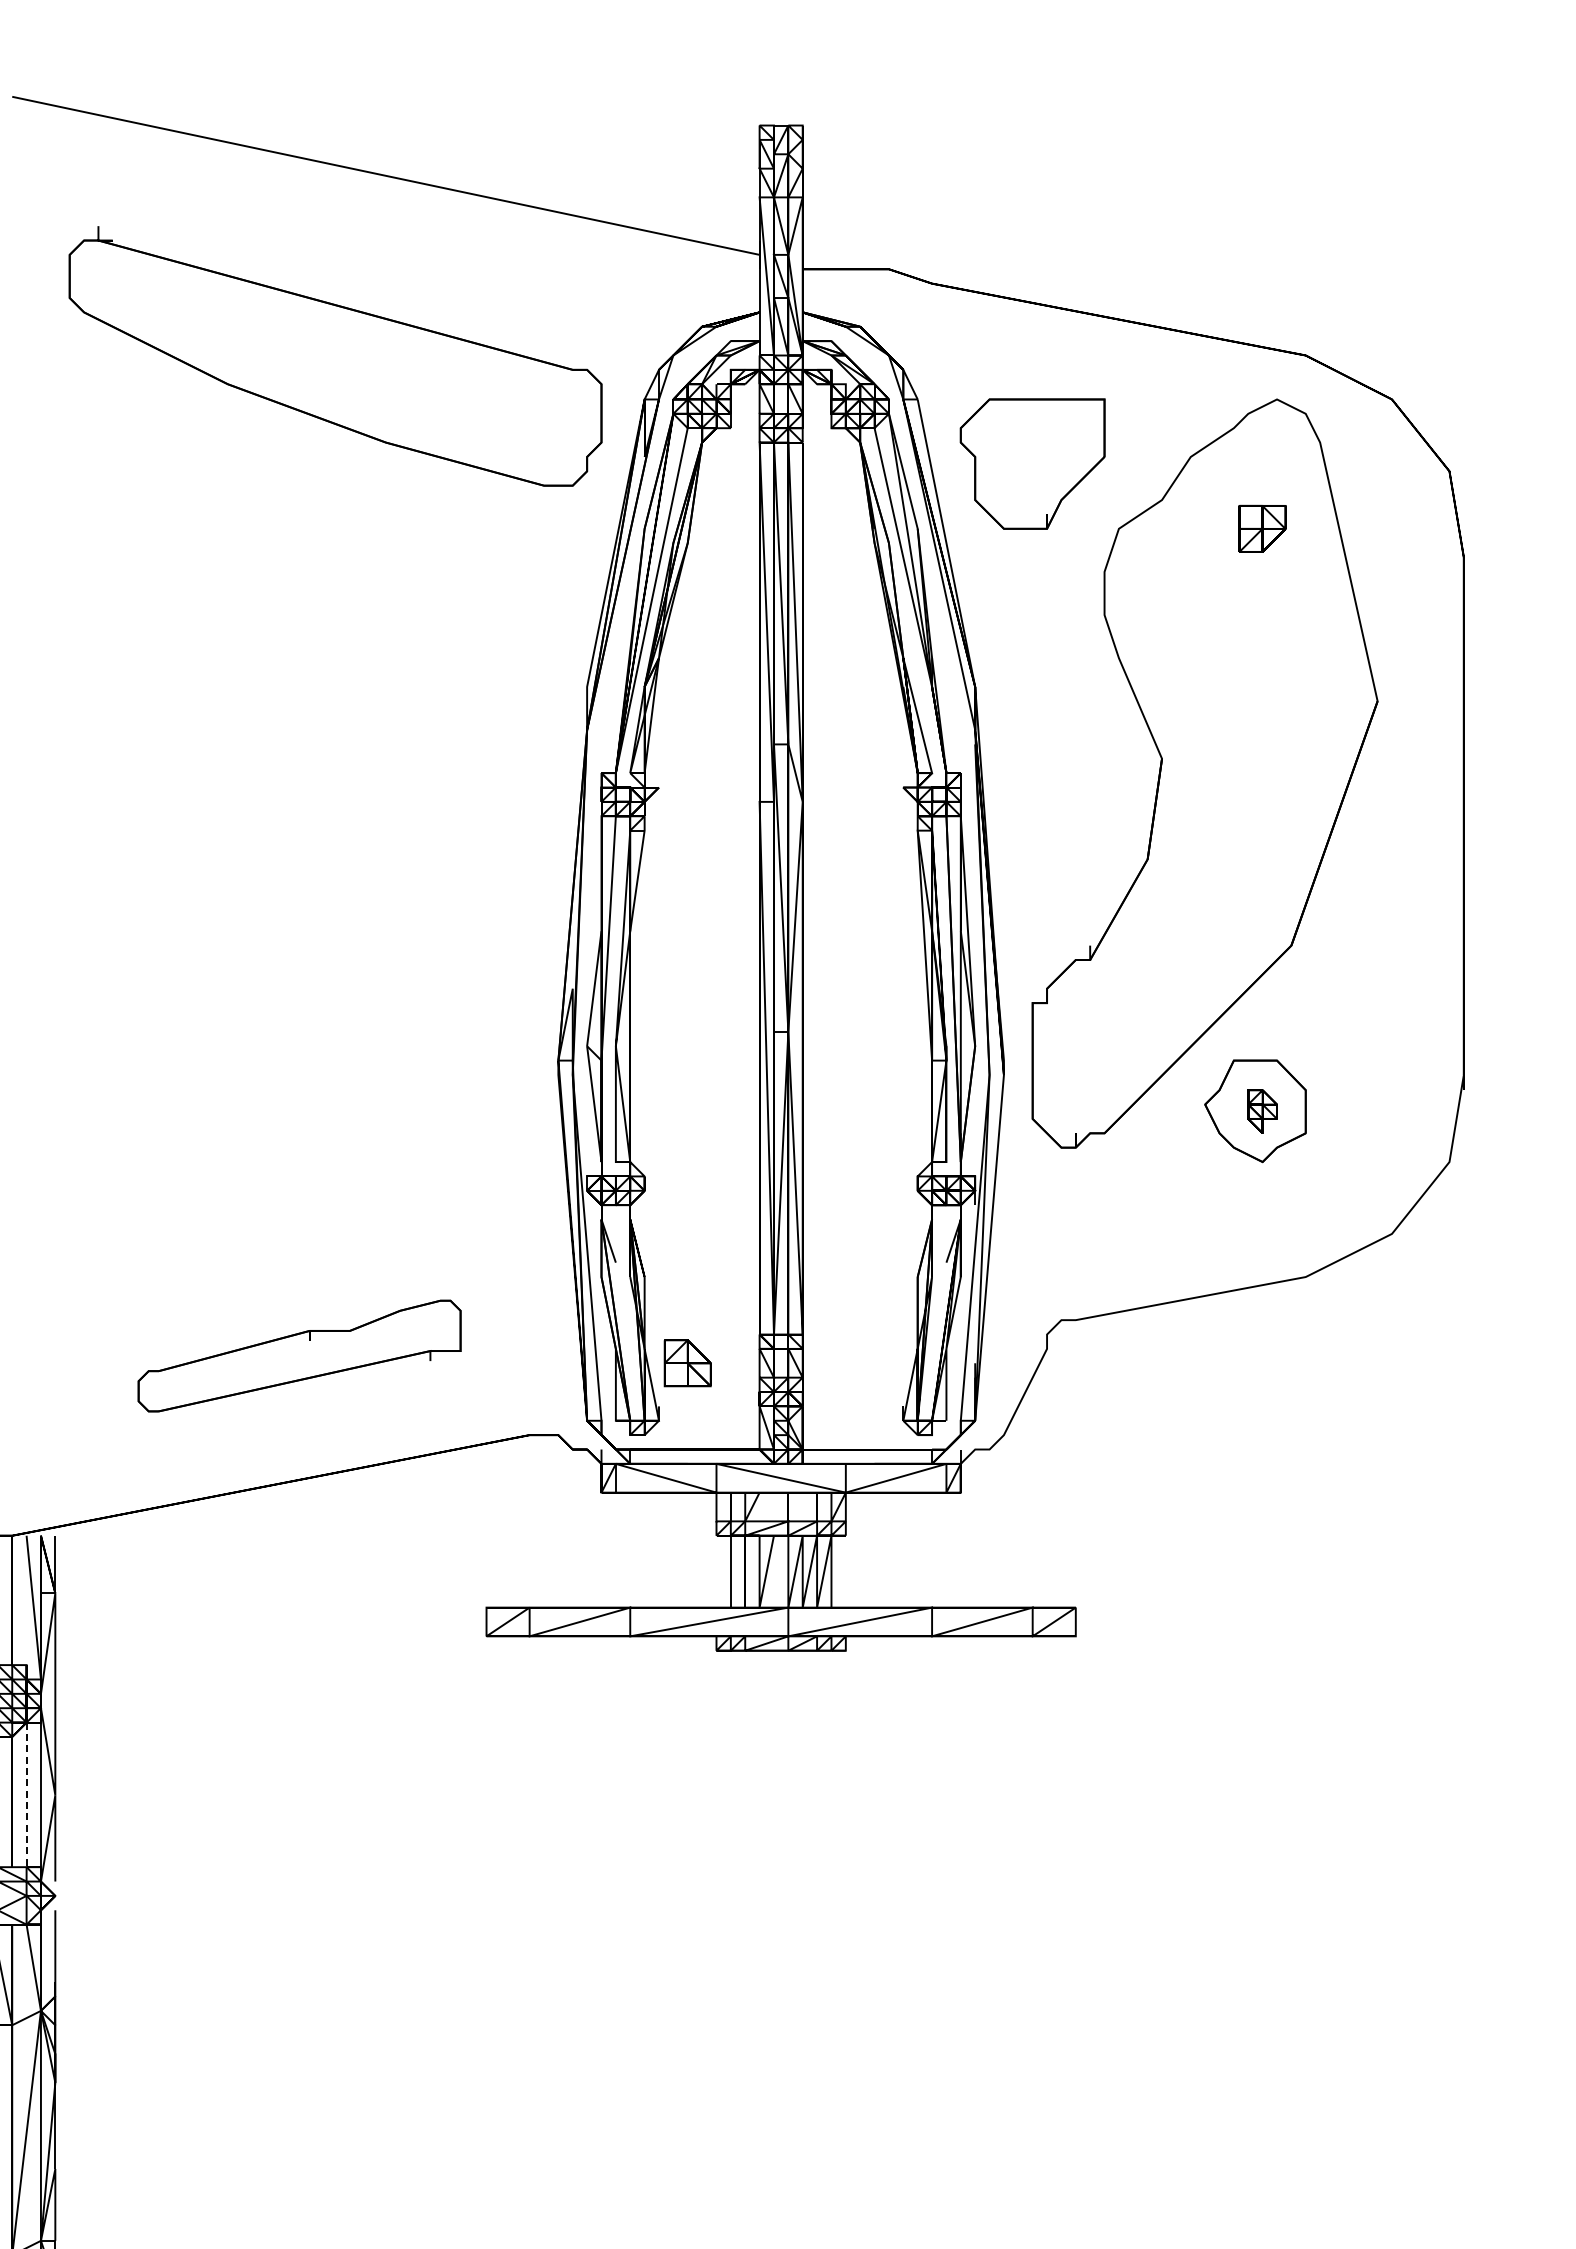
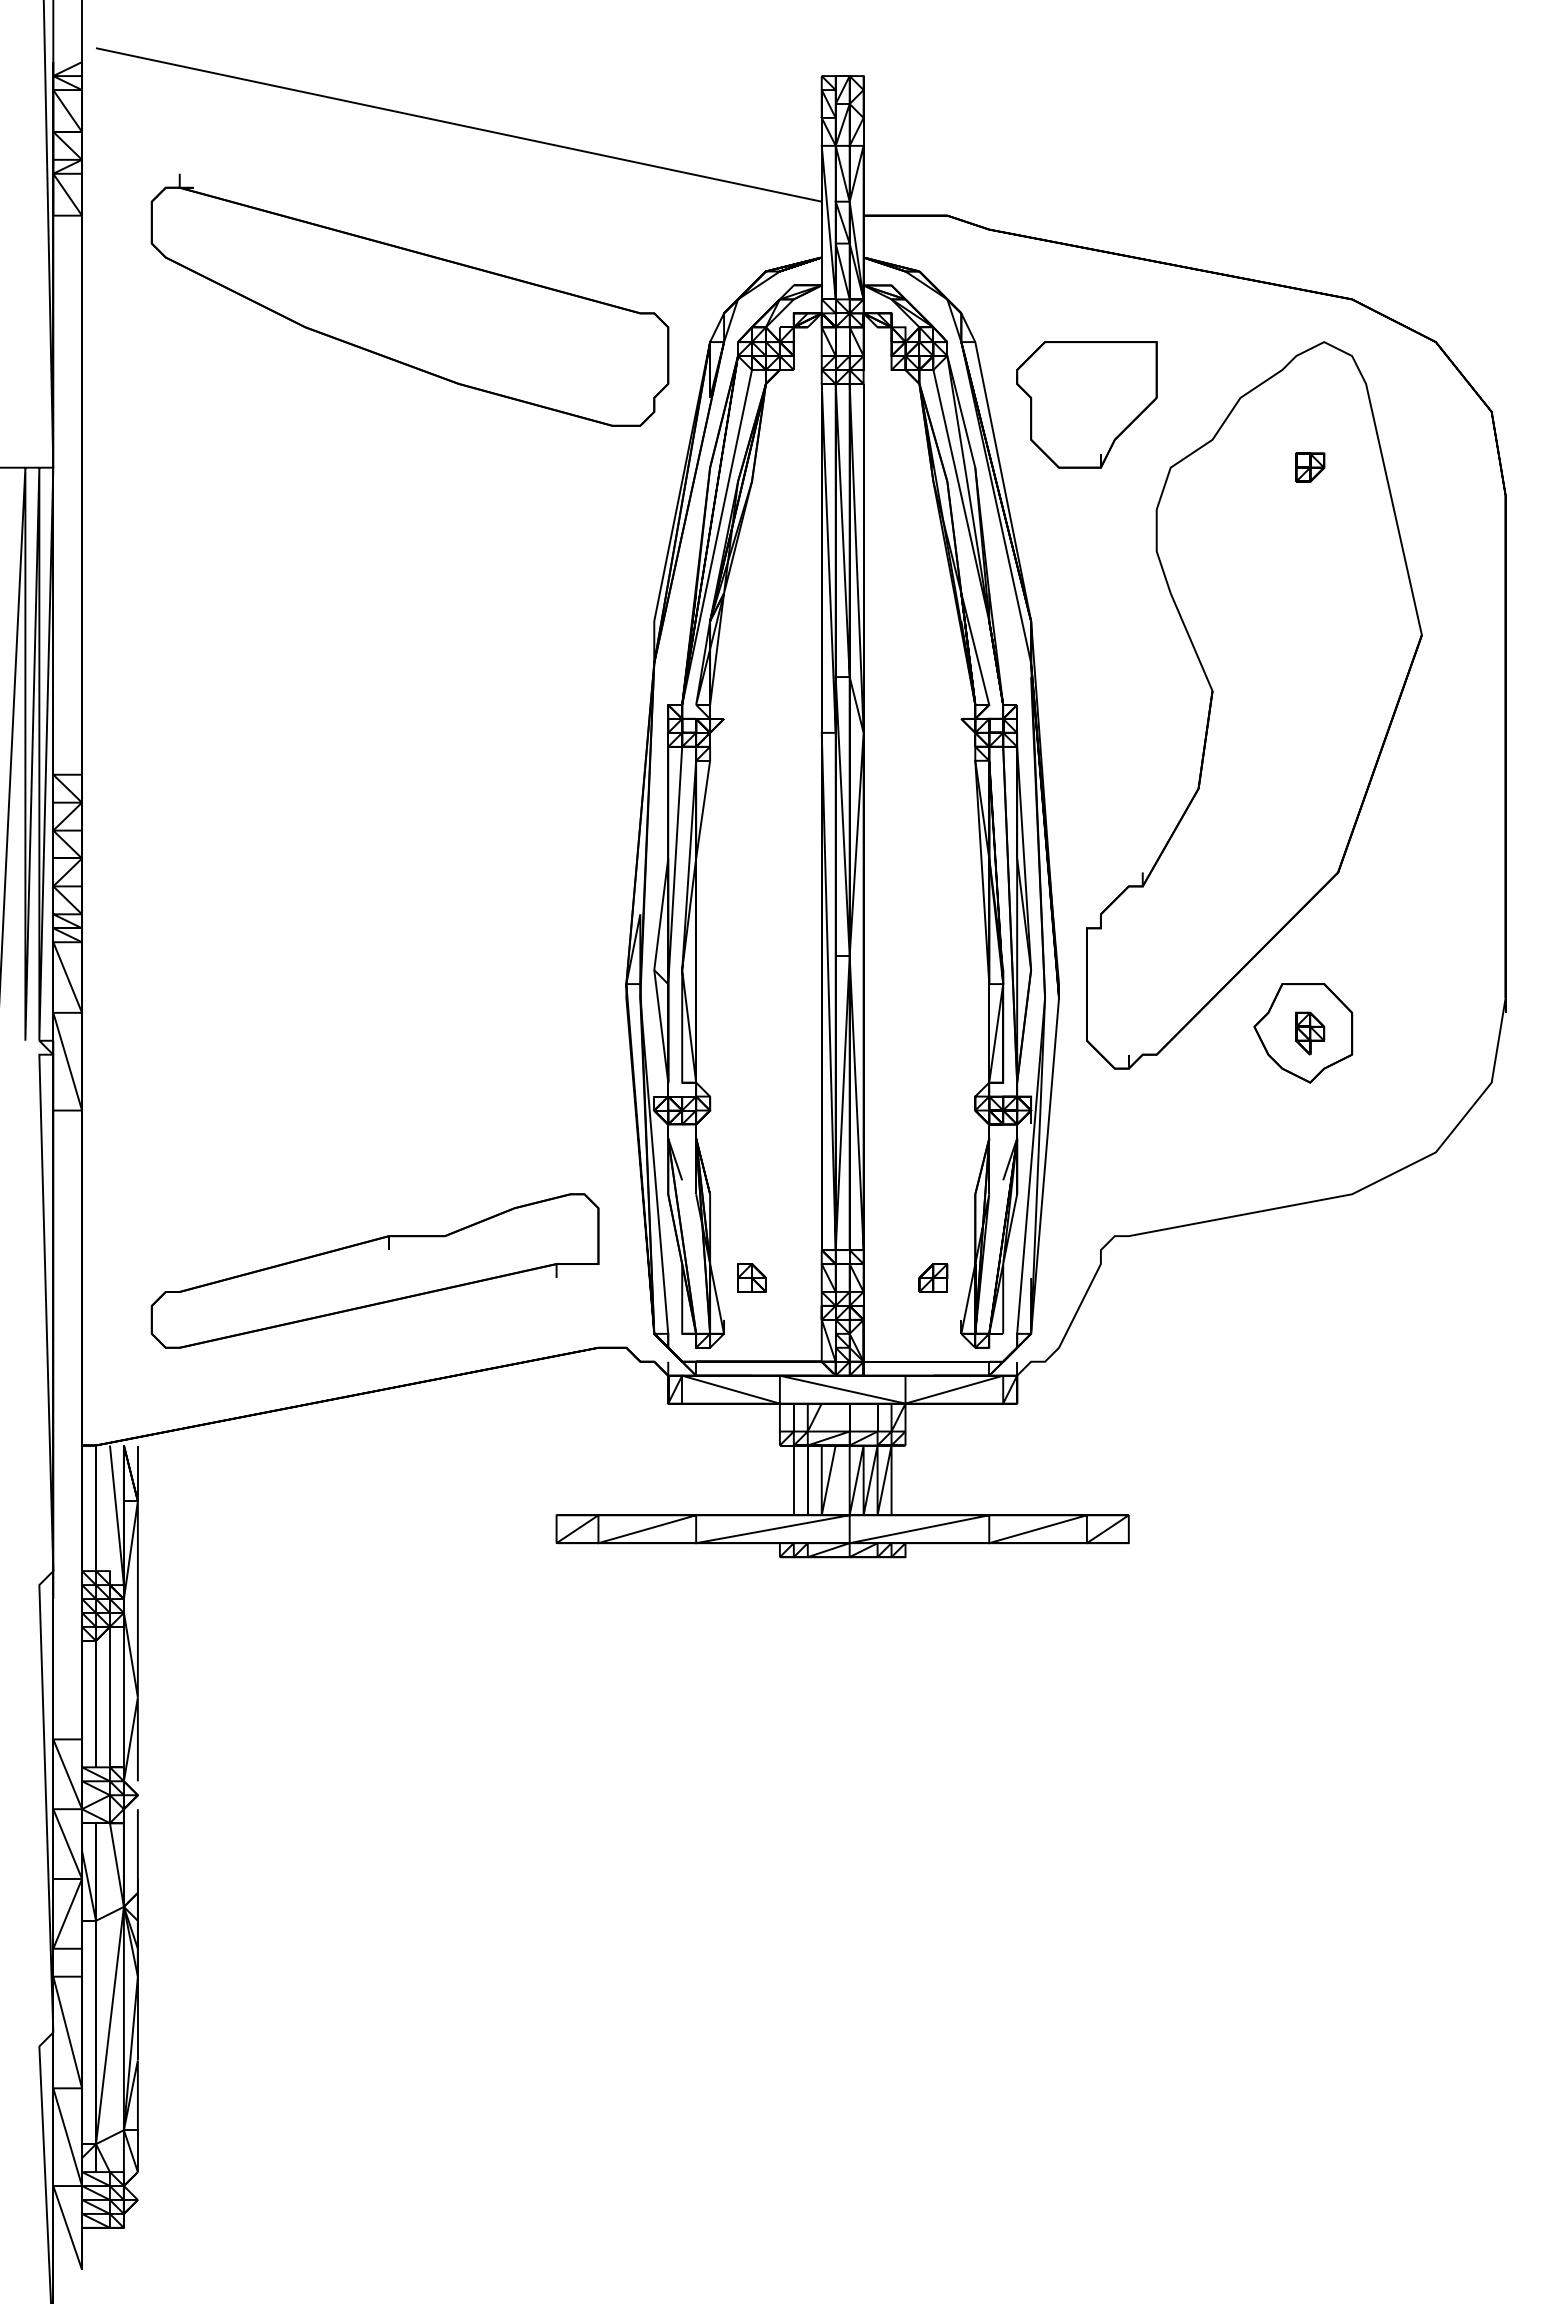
part: (1262, 528) -> (1310, 467), size x0.62
part: (299, 1355) -> (374, 1270), size x1.43
part: (687, 1362) -> (751, 1277), size x0.62
part: (874, 1362) -> (933, 1277), added
line: (26, 1795) -> (109, 1697), dashed -> solid

